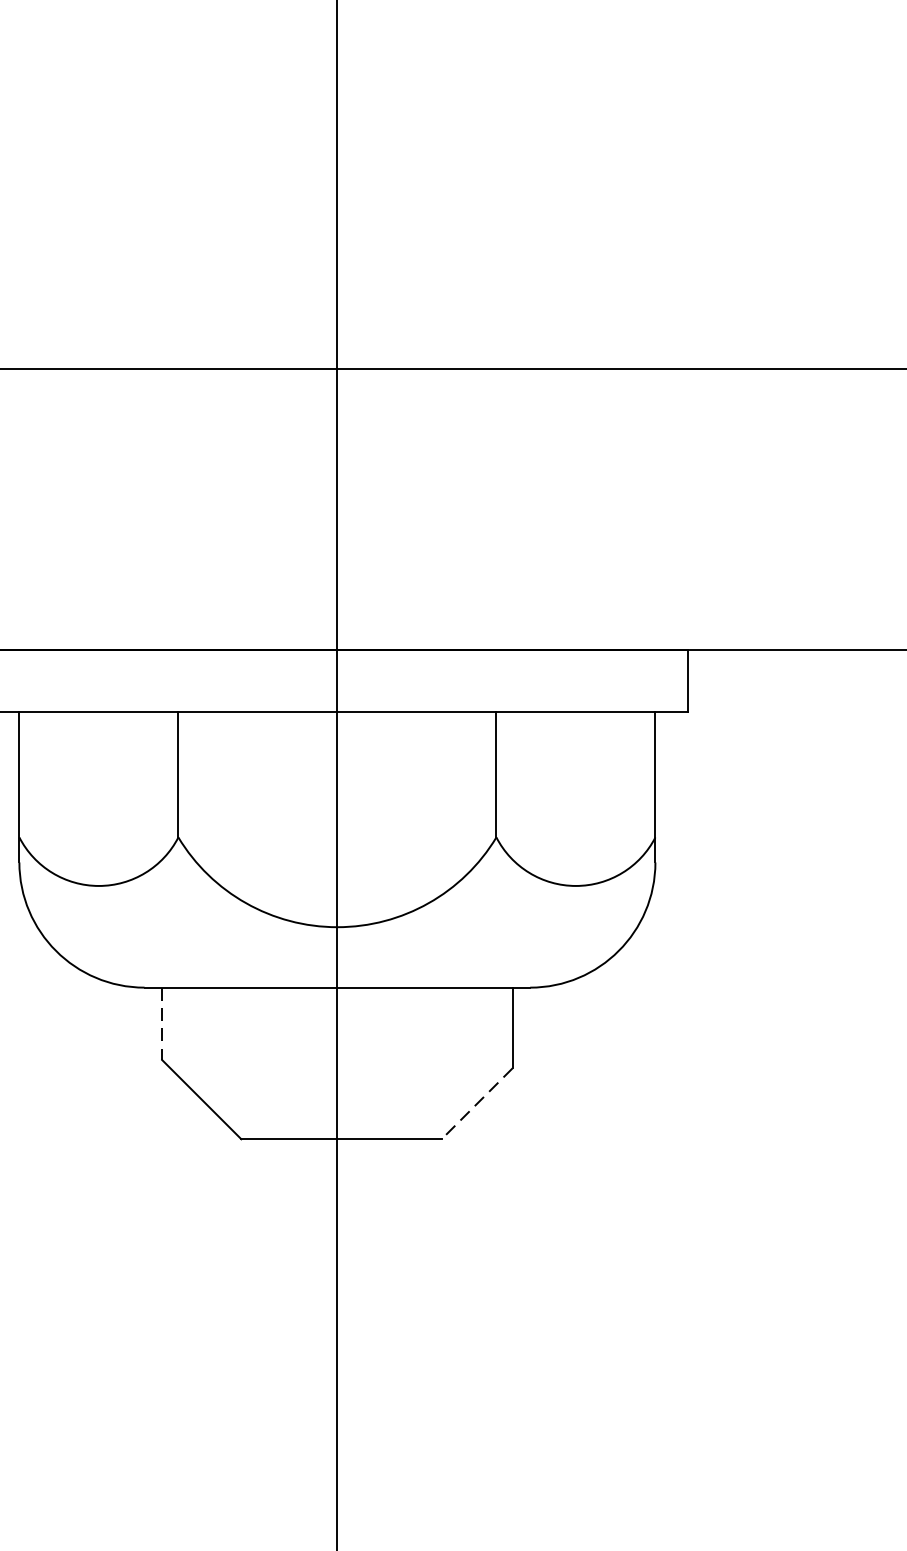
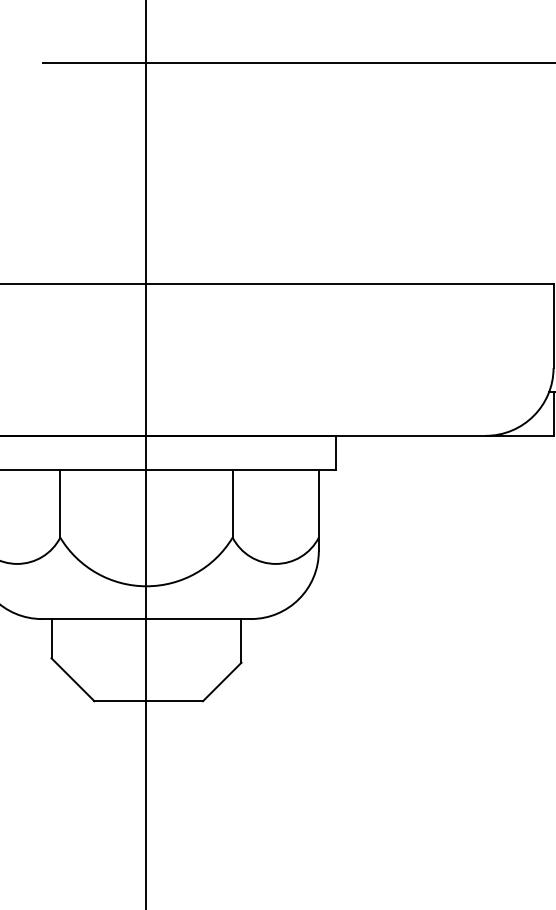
line: (162, 1023) -> (51, 638), dashed -> solid
line: (475, 1104) -> (221, 682), dashed -> solid

